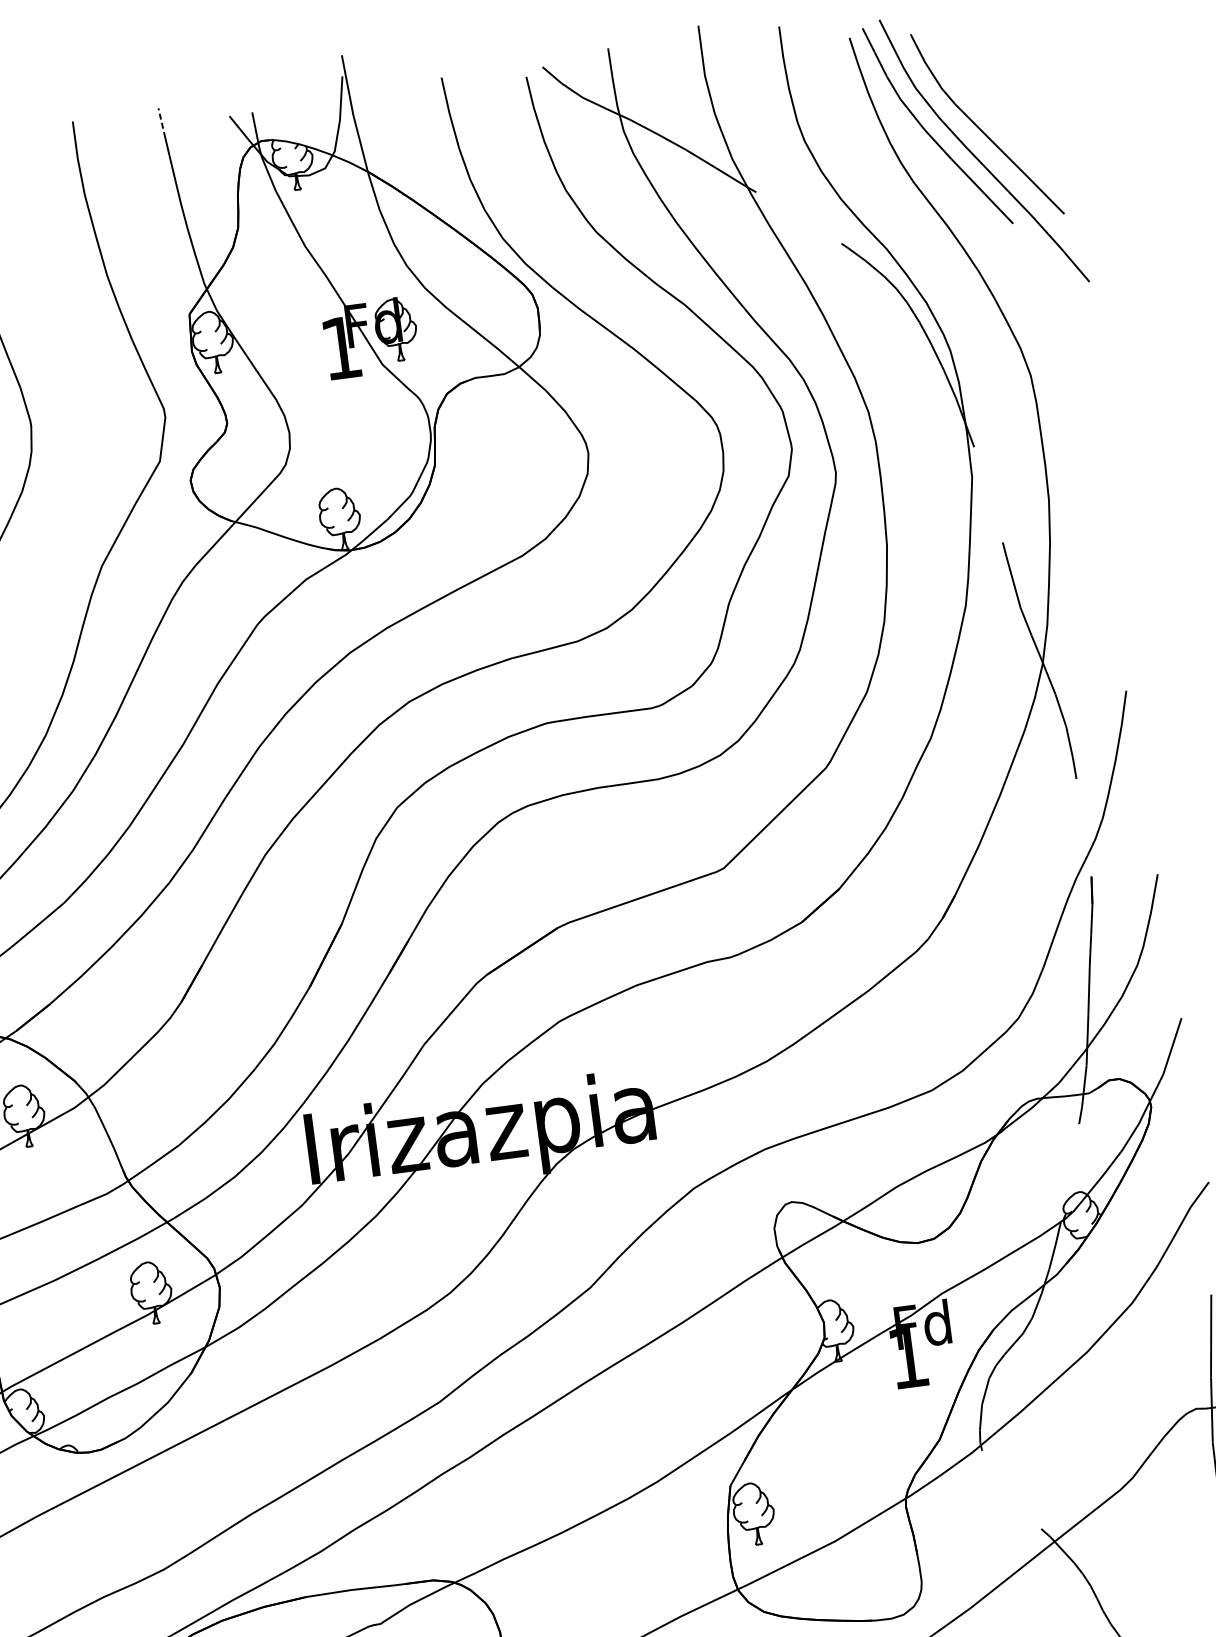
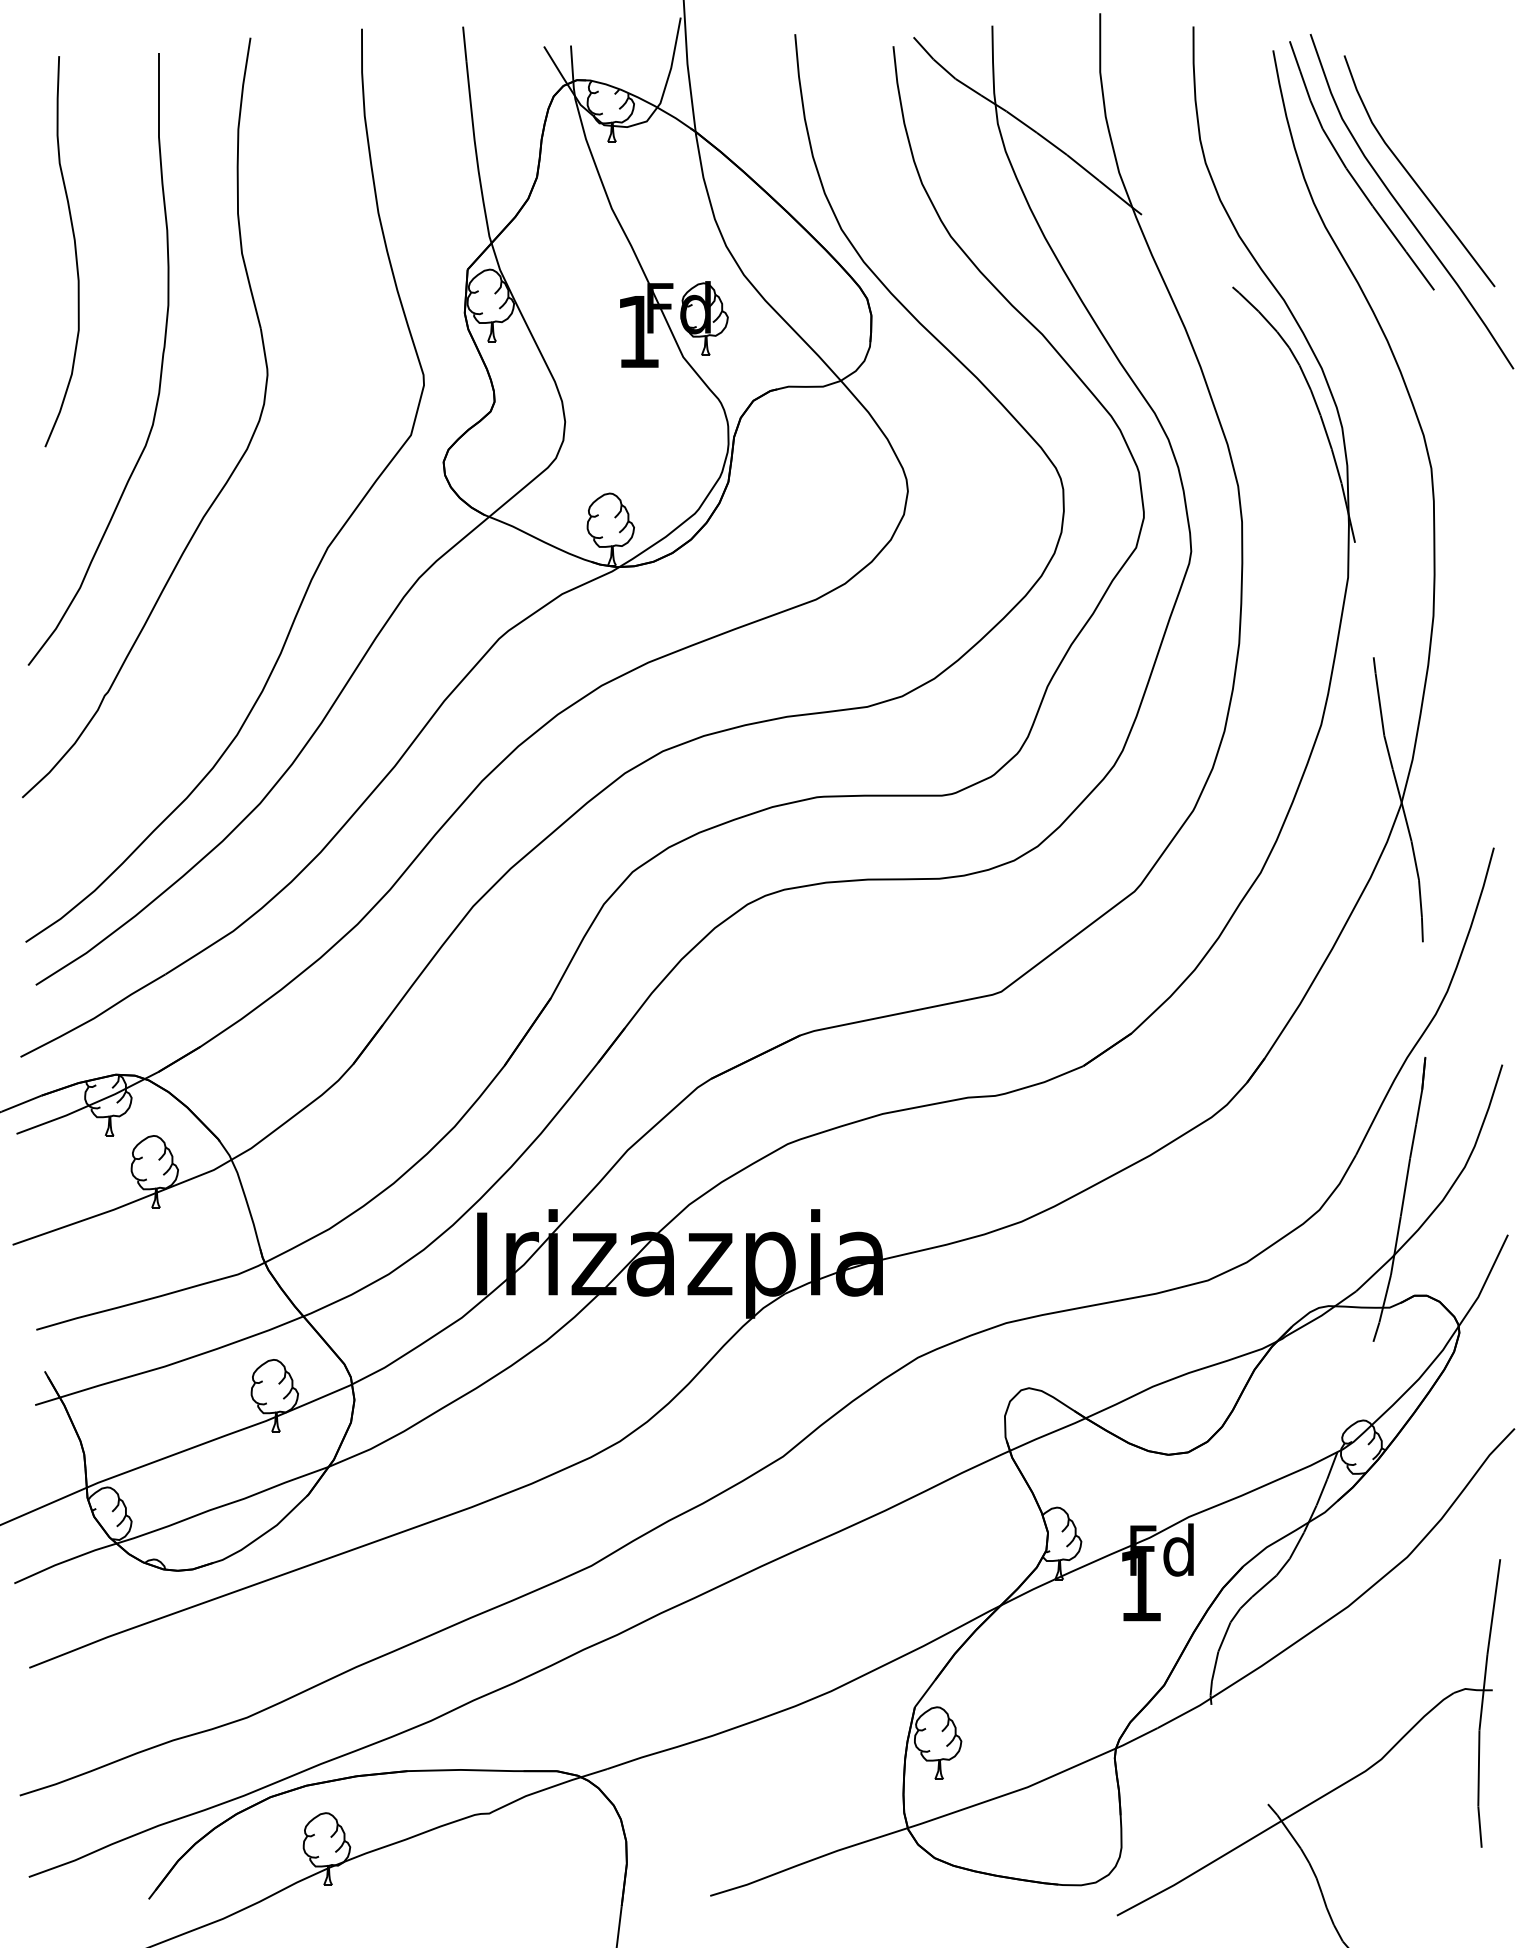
line: (161, 123) -> (464, 44), dashed -> solid

